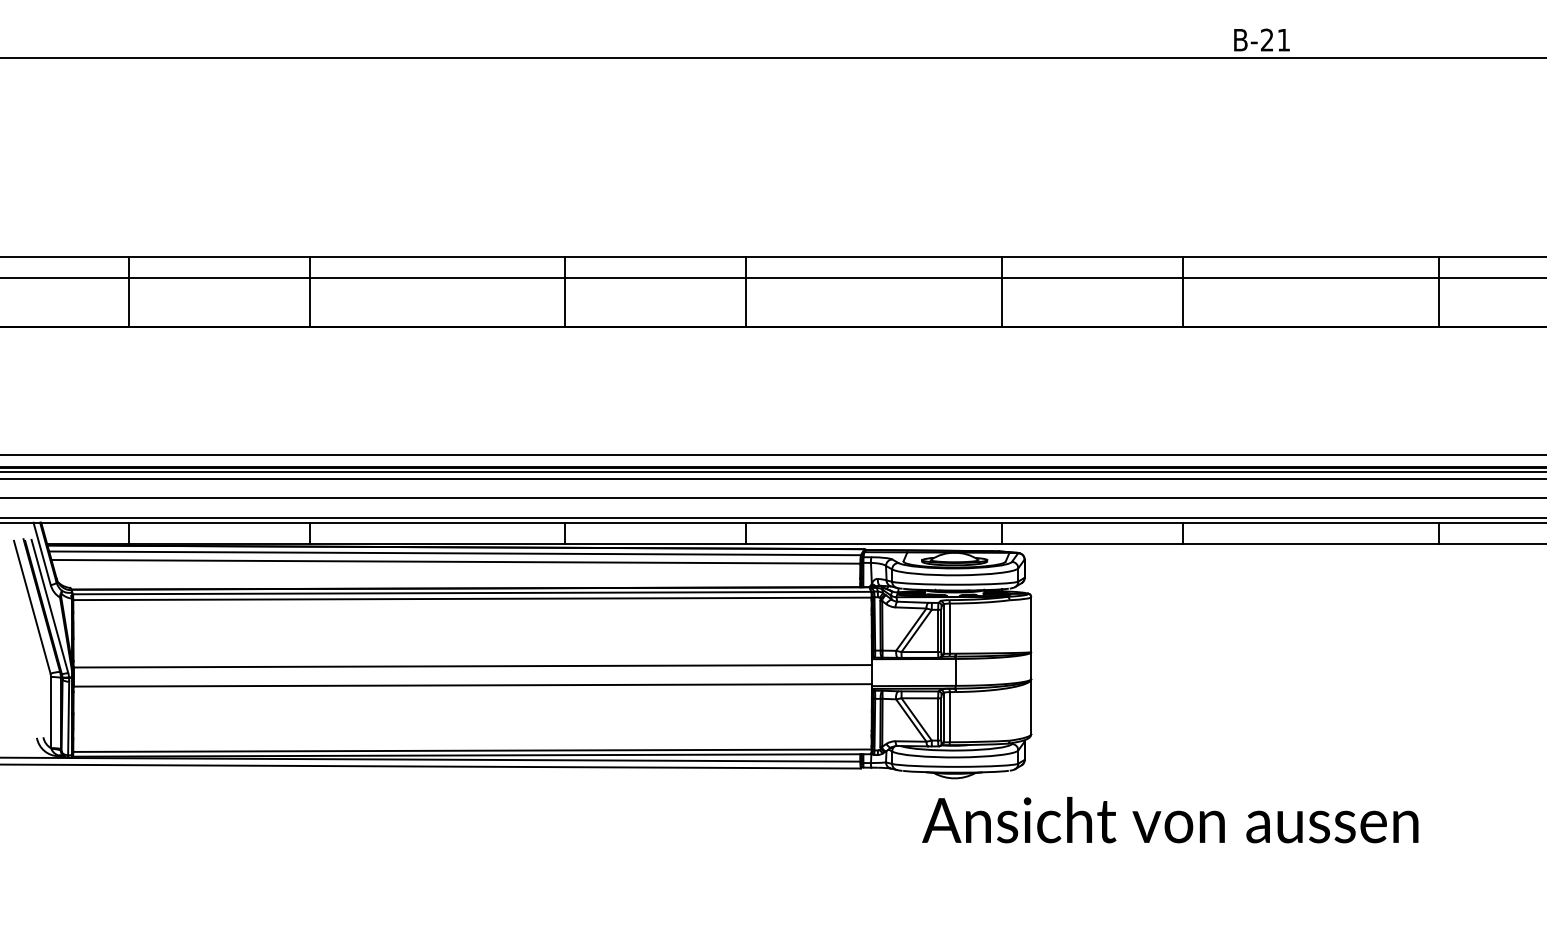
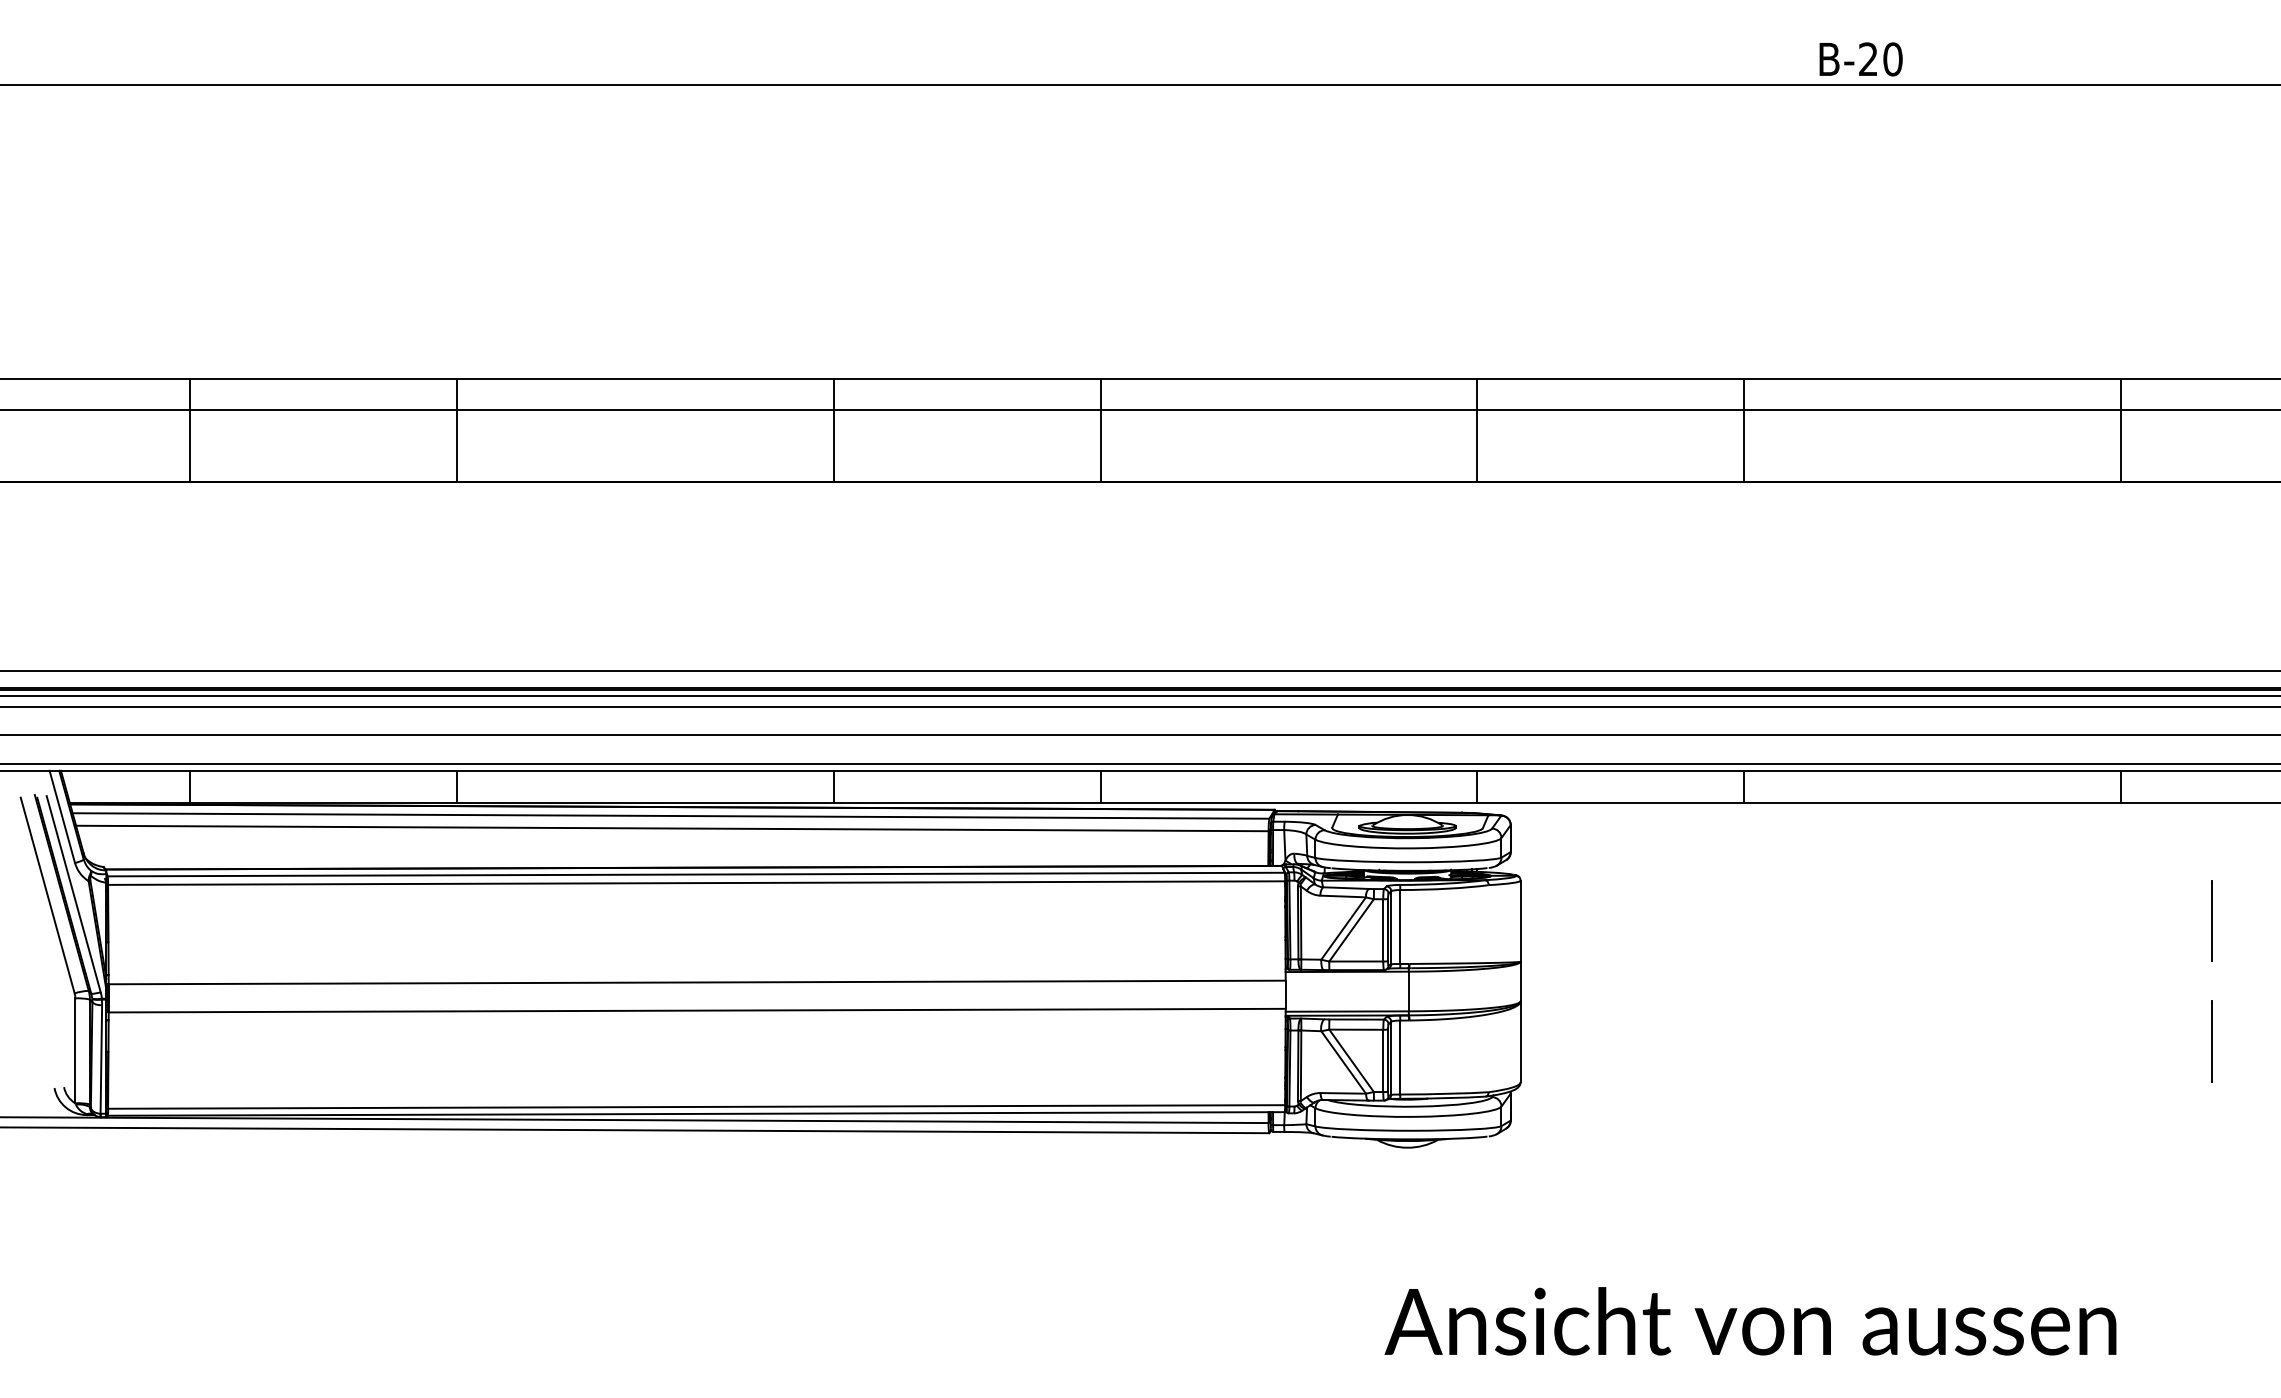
text: (1283, 39) -> (1892, 58), B-21 -> B-20
line: (1500, 624) -> (2212, 920), added
line: (1500, 706) -> (2212, 1041), added
text: (1170, 820) -> (1750, 1321), moved

